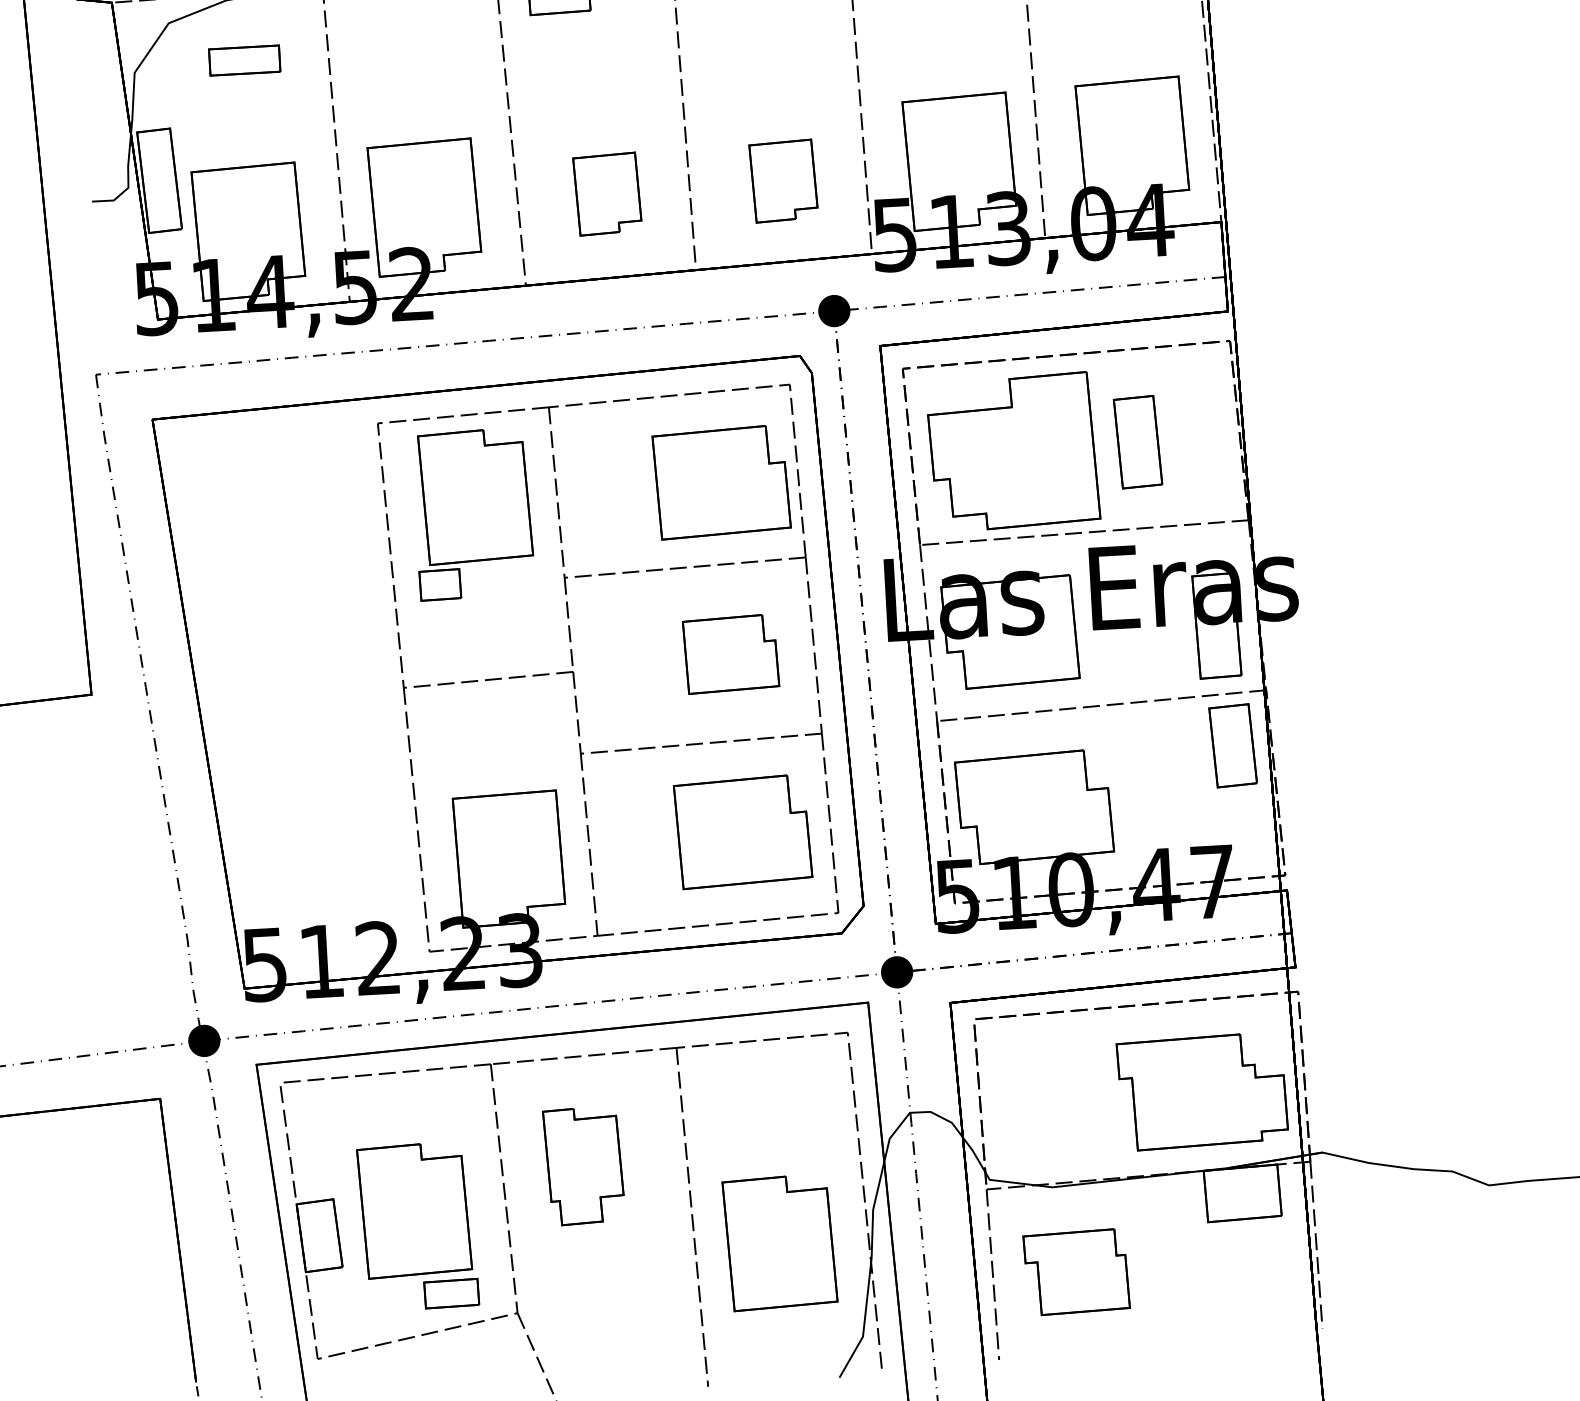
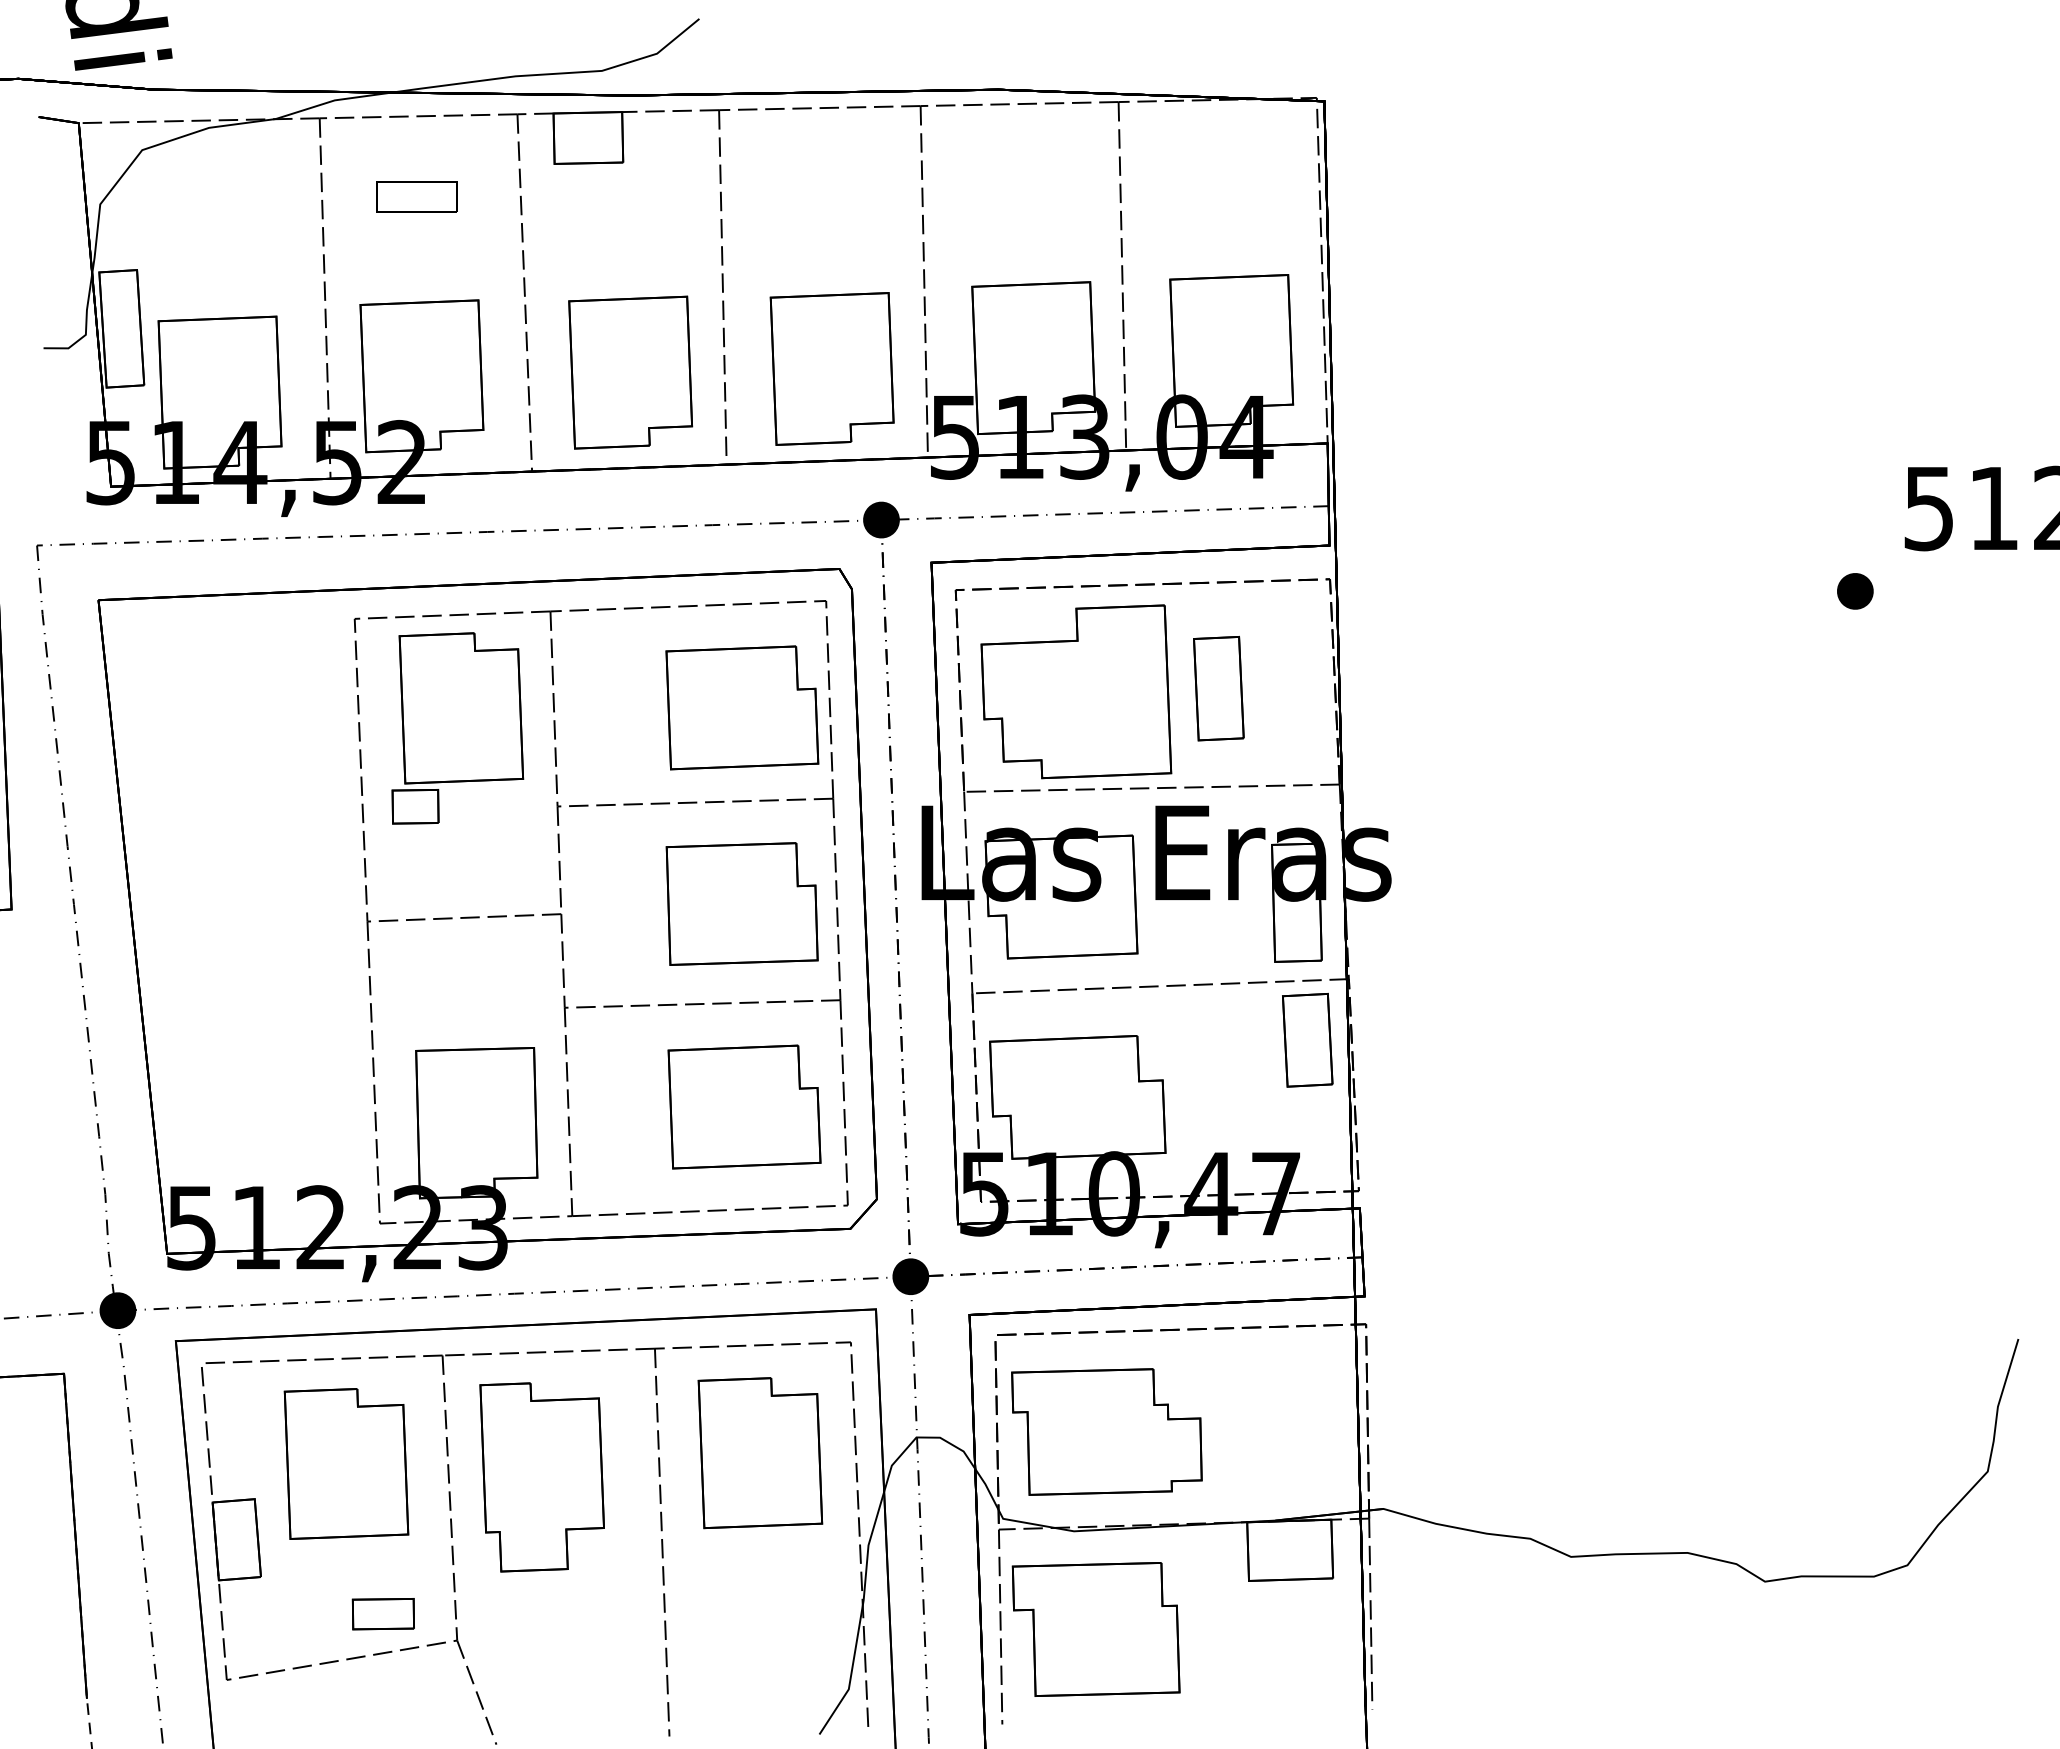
part: (243, 59) -> (416, 196), moved
part: (783, 180) -> (831, 368), size x1.67
part: (607, 194) -> (630, 372), size x1.67
part: (730, 653) -> (741, 903), size x1.43
part: (1202, 1091) -> (1106, 1431), moved
part: (583, 1166) -> (541, 1477), size x1.43
part: (414, 1209) -> (346, 1463), moved
part: (780, 1243) -> (760, 1453), moved
part: (1076, 1272) -> (1095, 1629), size x1.43

